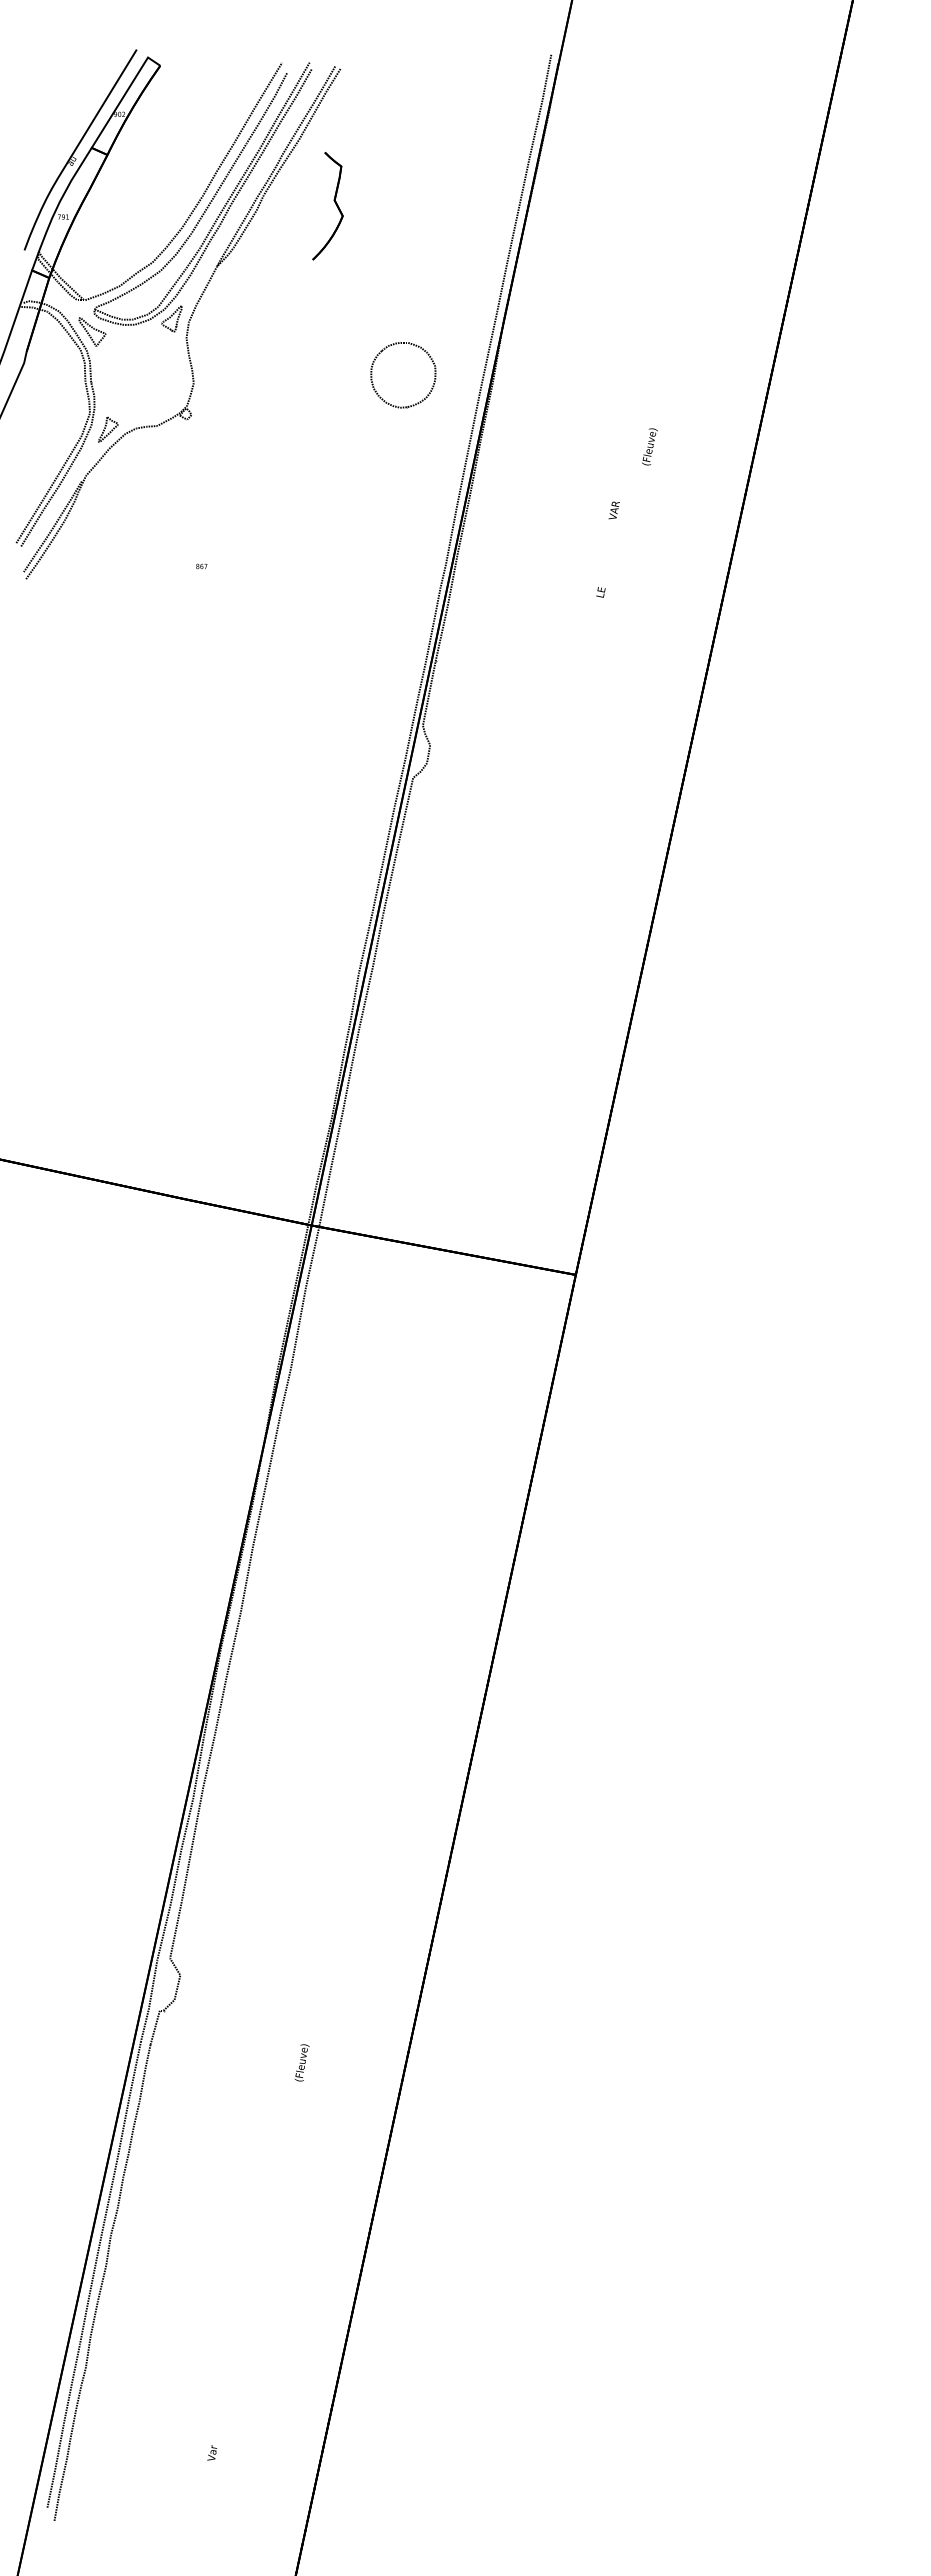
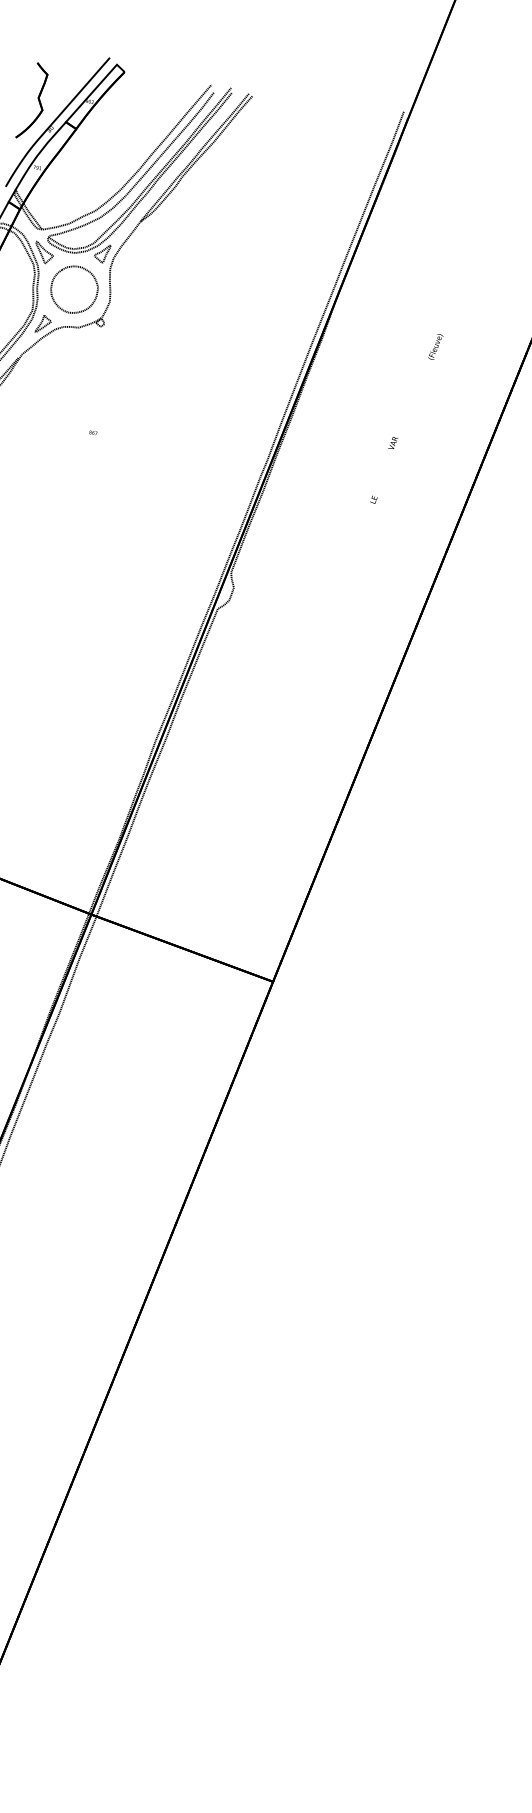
part: (334, 202) -> (38, 99), moved
part: (412, 404) -> (77, 311), moved
text: (649, 446) -> (435, 346), moved

